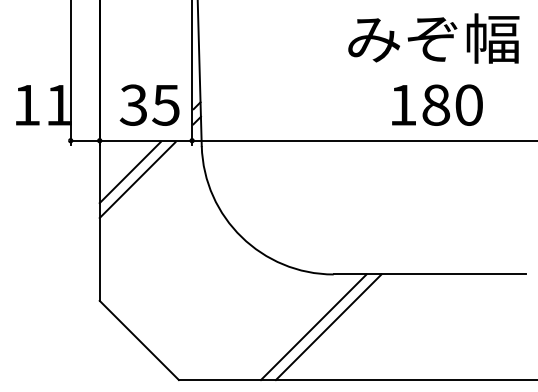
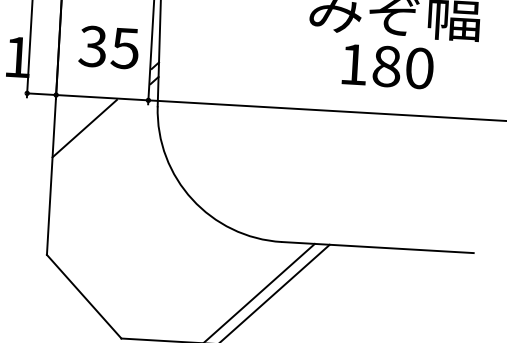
text: (149, 104) -> (108, 46), moved
text: (437, 104) -> (388, 65), moved
line: (137, 180) -> (91, 136), removed

